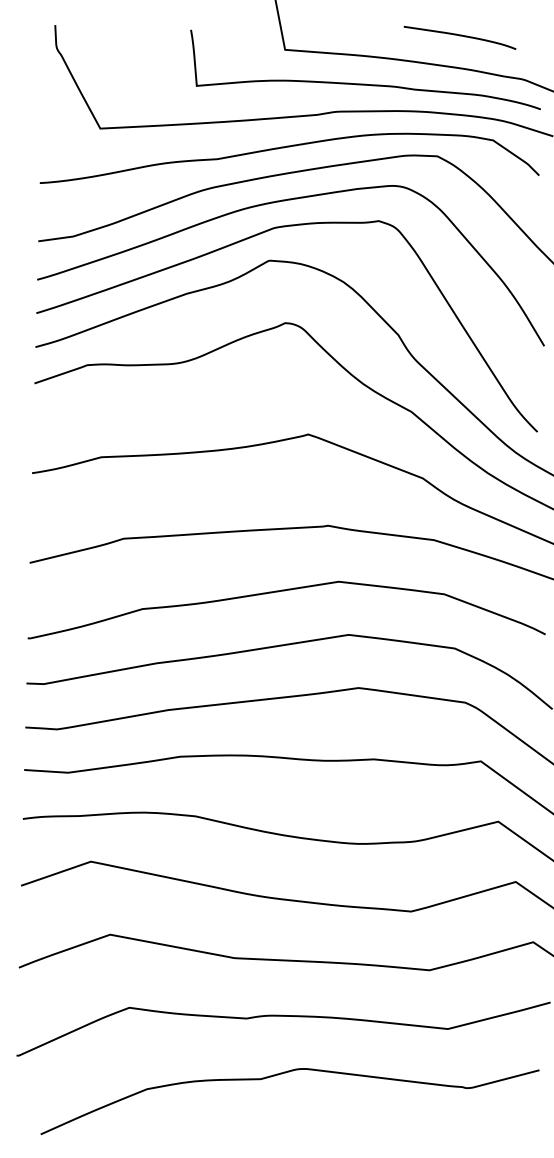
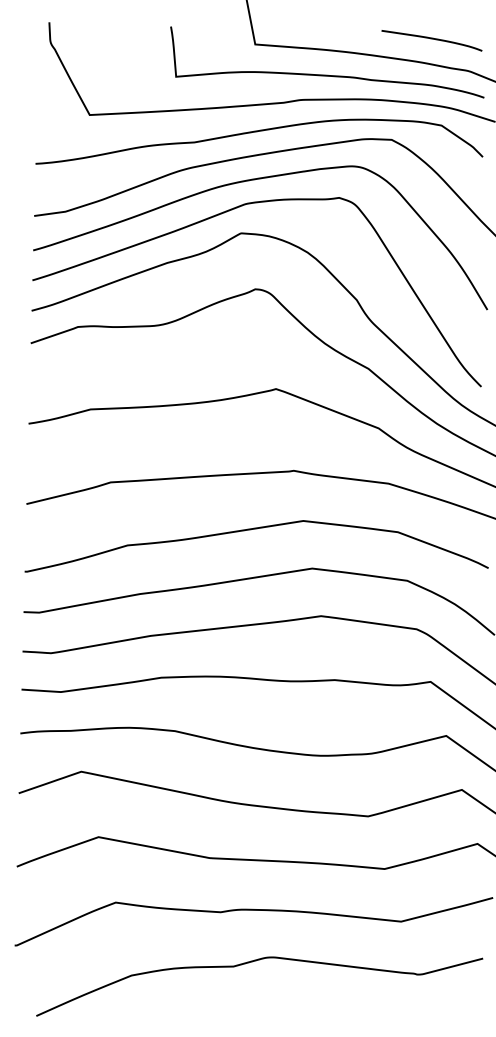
curve: (459, 36) -> (431, 39), moved

